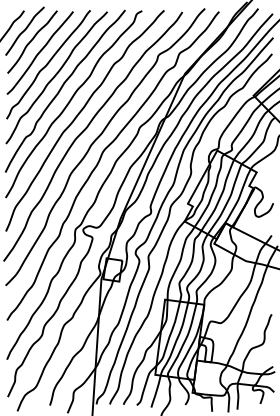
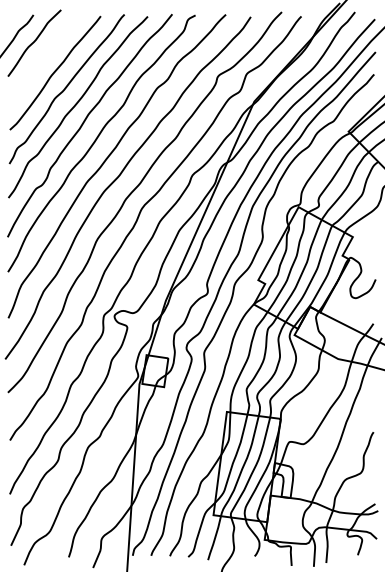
curve: (32, 40) -> (44, 56), removed

